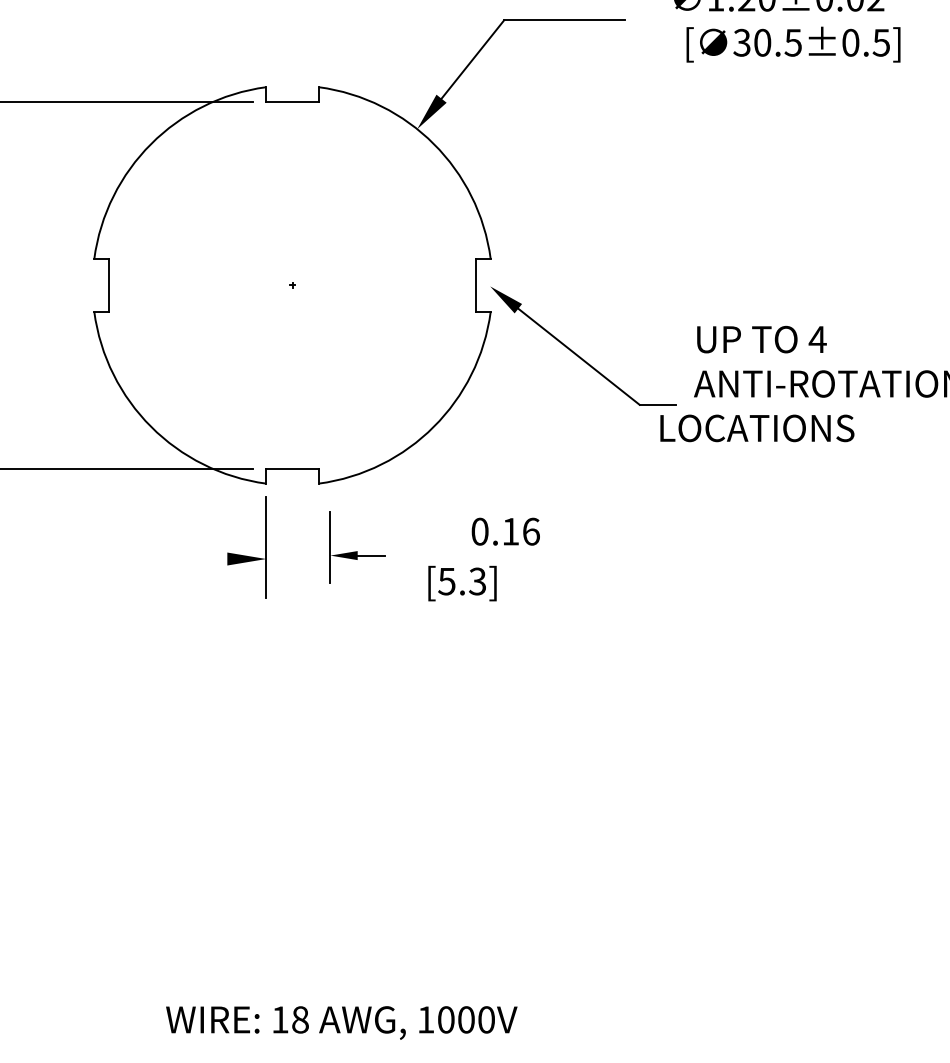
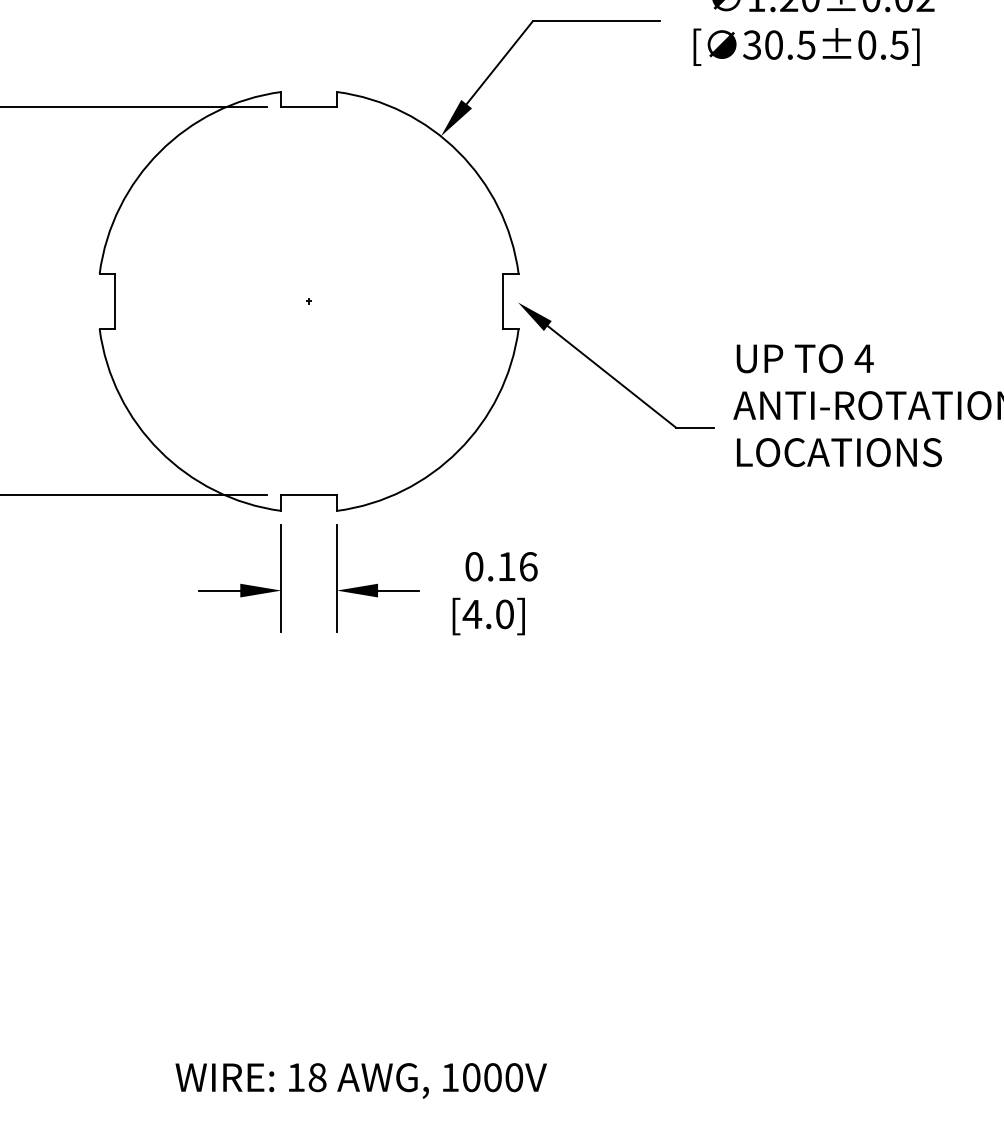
text: (793, 44) -> (806, 46), moved
text: (757, 428) -> (839, 452), moved
text: (505, 531) -> (501, 566), moved
part: (357, 547) -> (377, 578), size x1.43
line: (207, 558) -> (219, 590), added
text: (461, 581) -> (487, 614), [5.3] -> [4.0]

